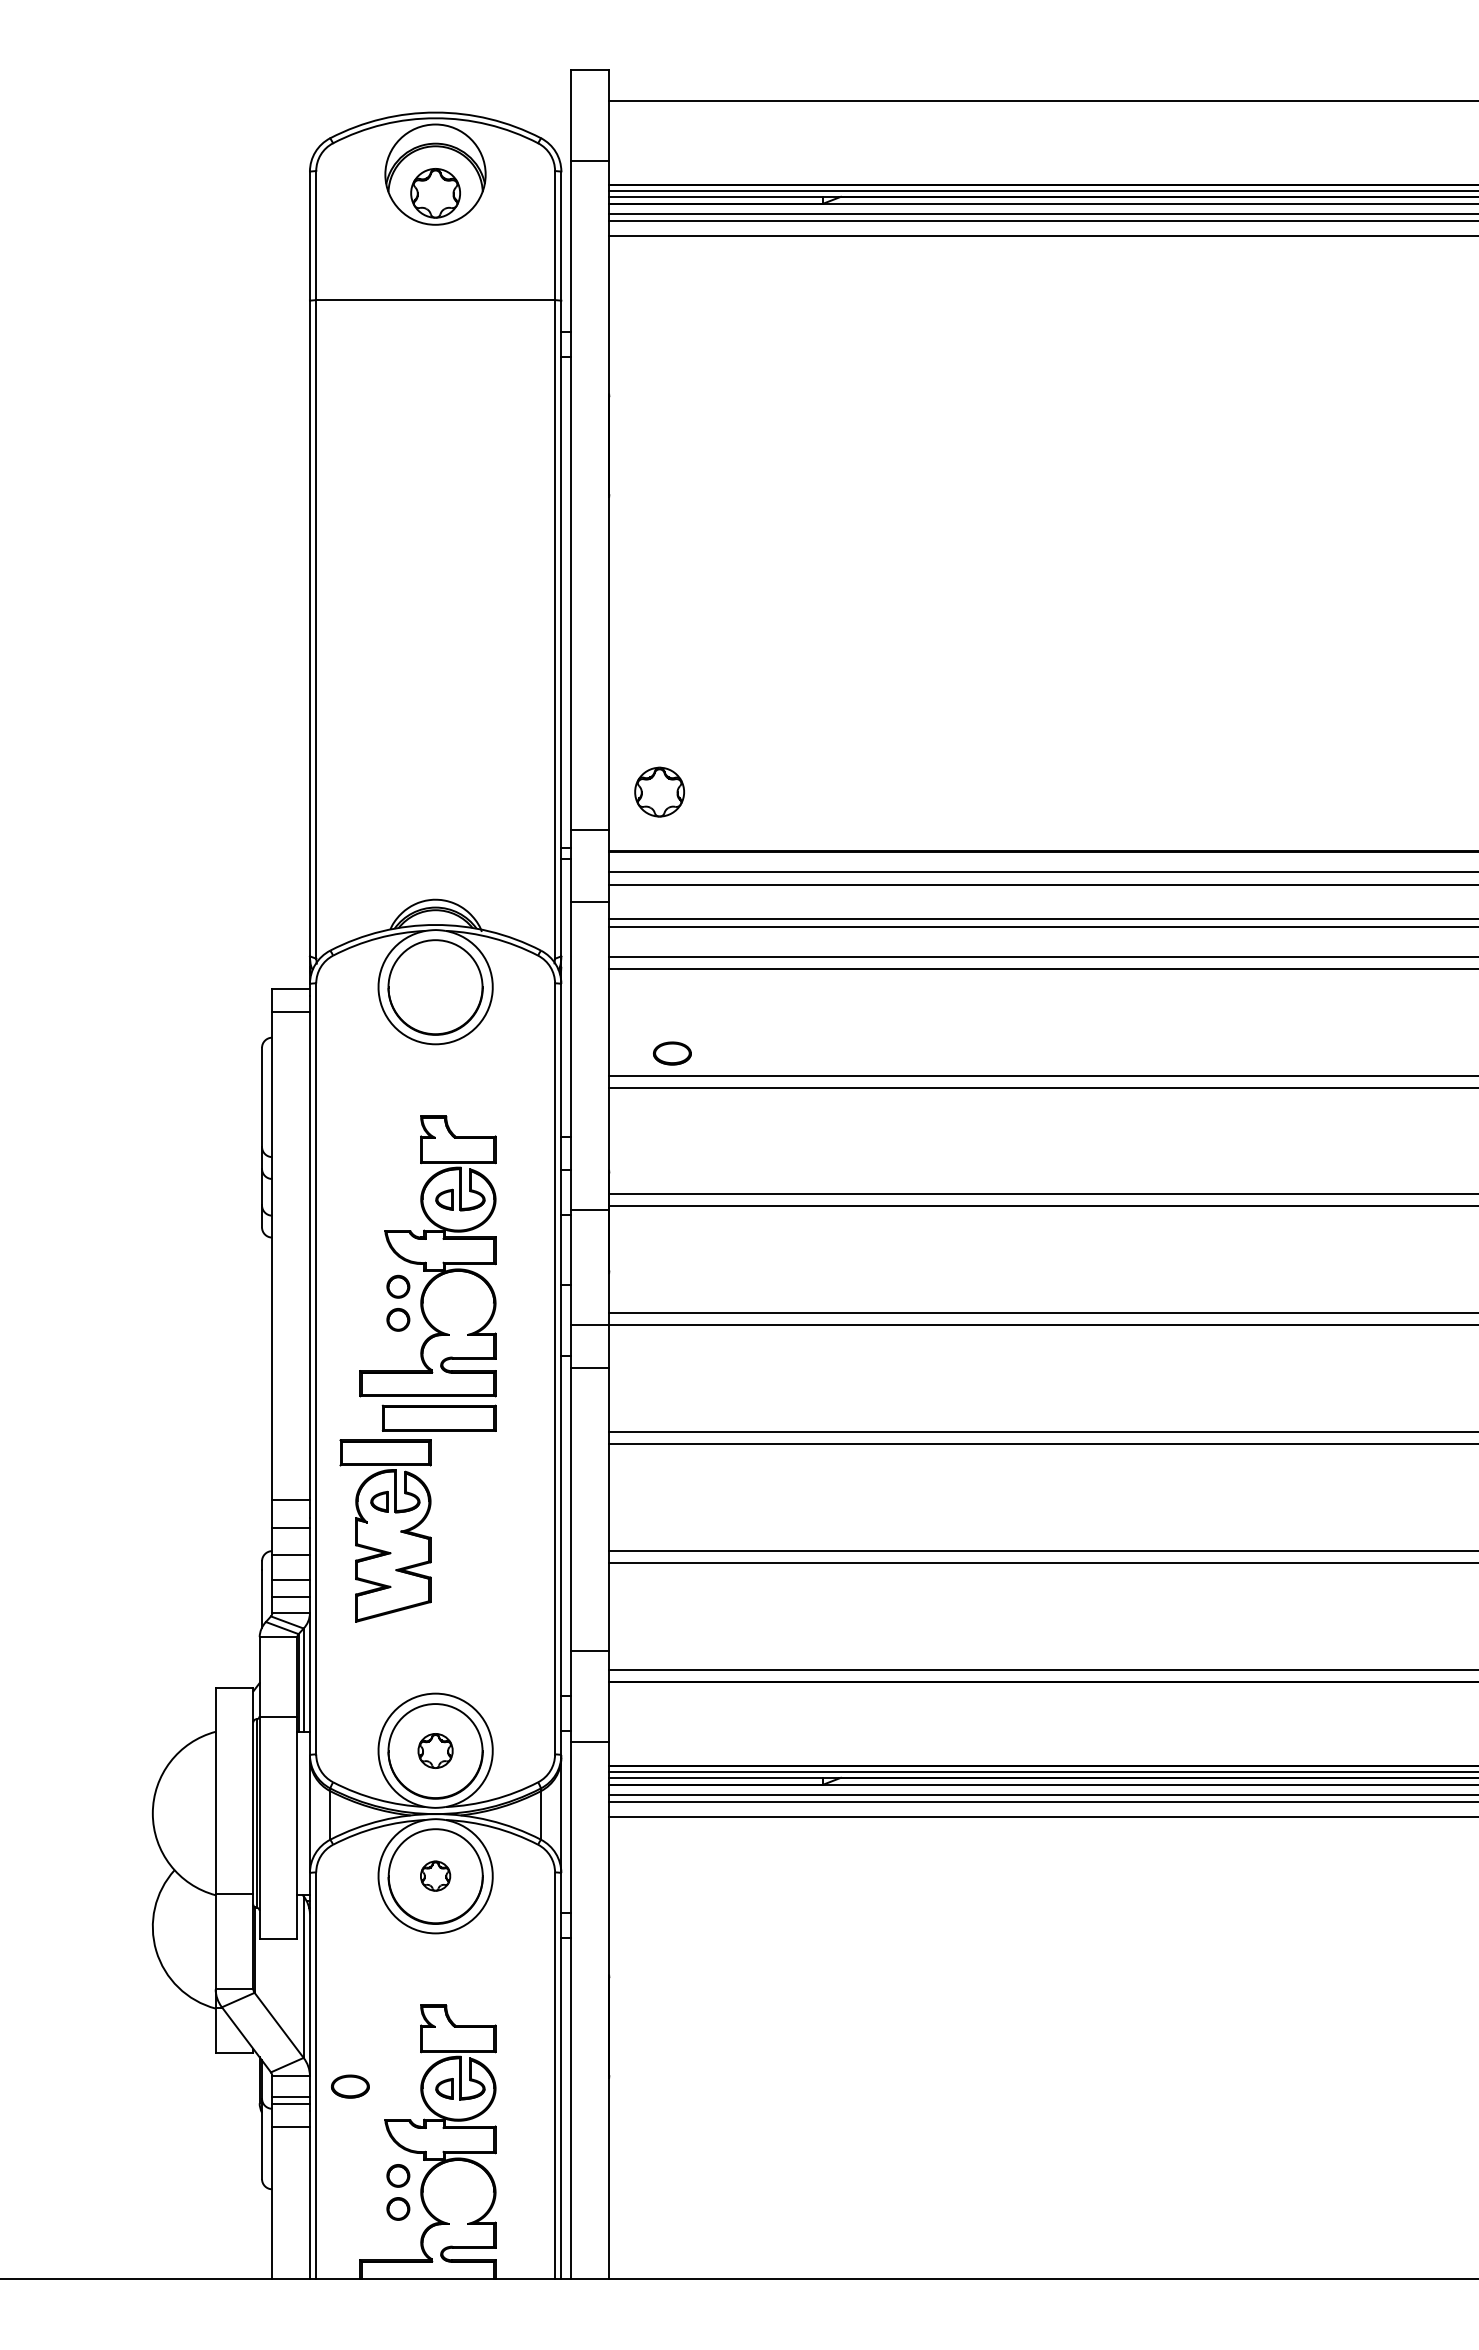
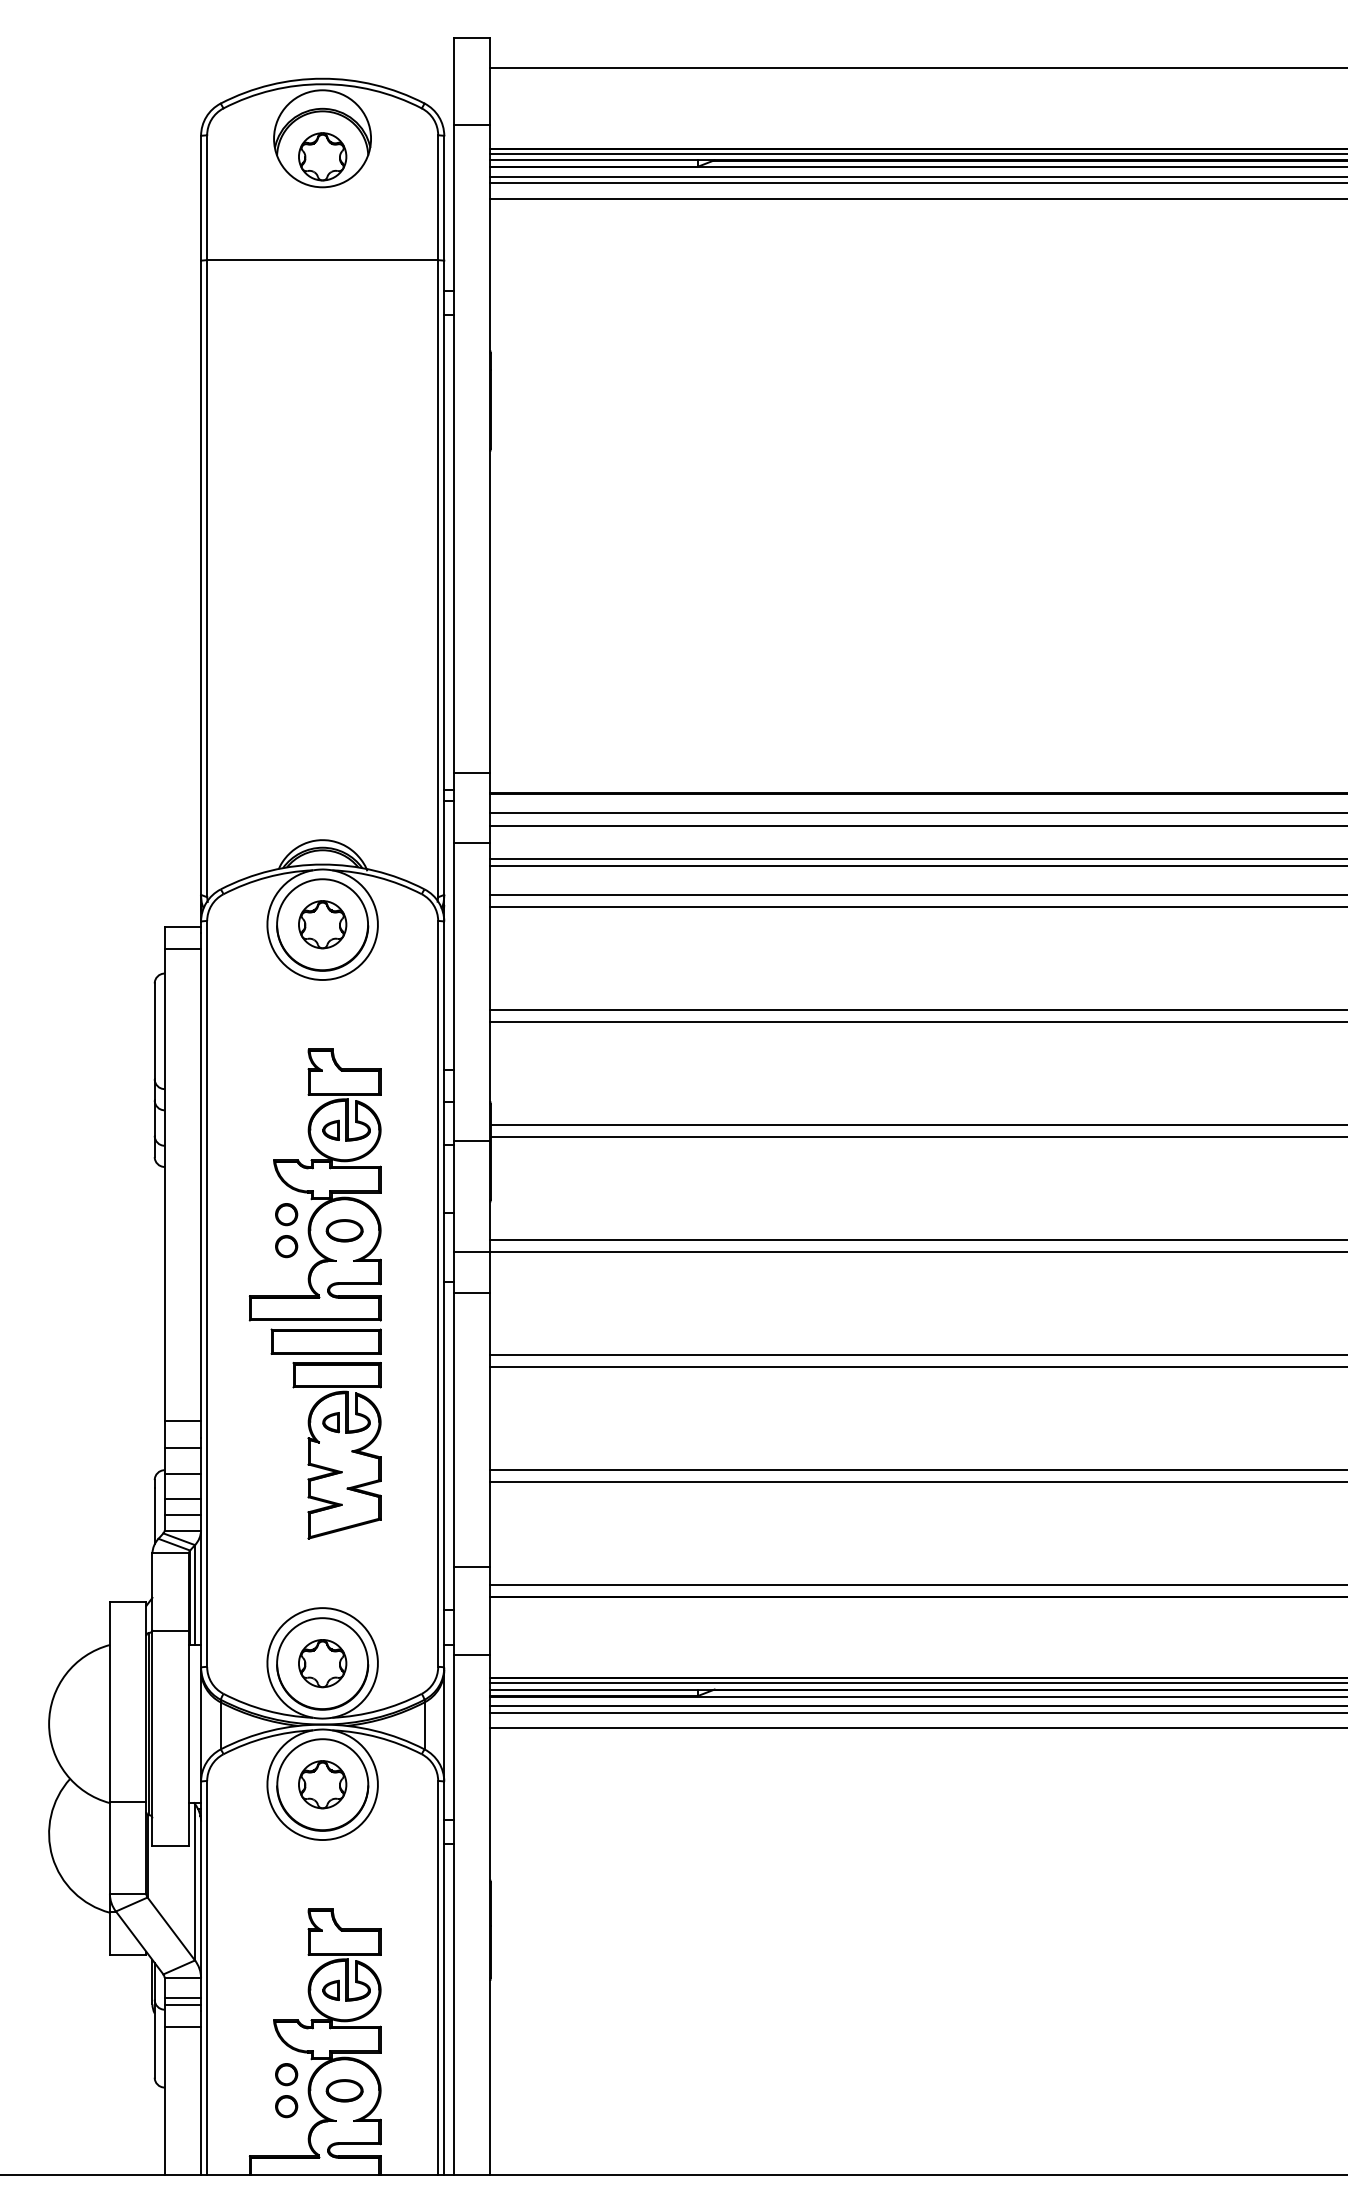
part: (659, 791) -> (322, 924), moved
part: (672, 1053) -> (344, 1230), moved
part: (385, 1530) -> (337, 1450), moved
part: (435, 1750) -> (322, 1663), size x1.43
part: (435, 1875) -> (322, 1784), size x1.67
part: (350, 2086) -> (344, 2090), moved

